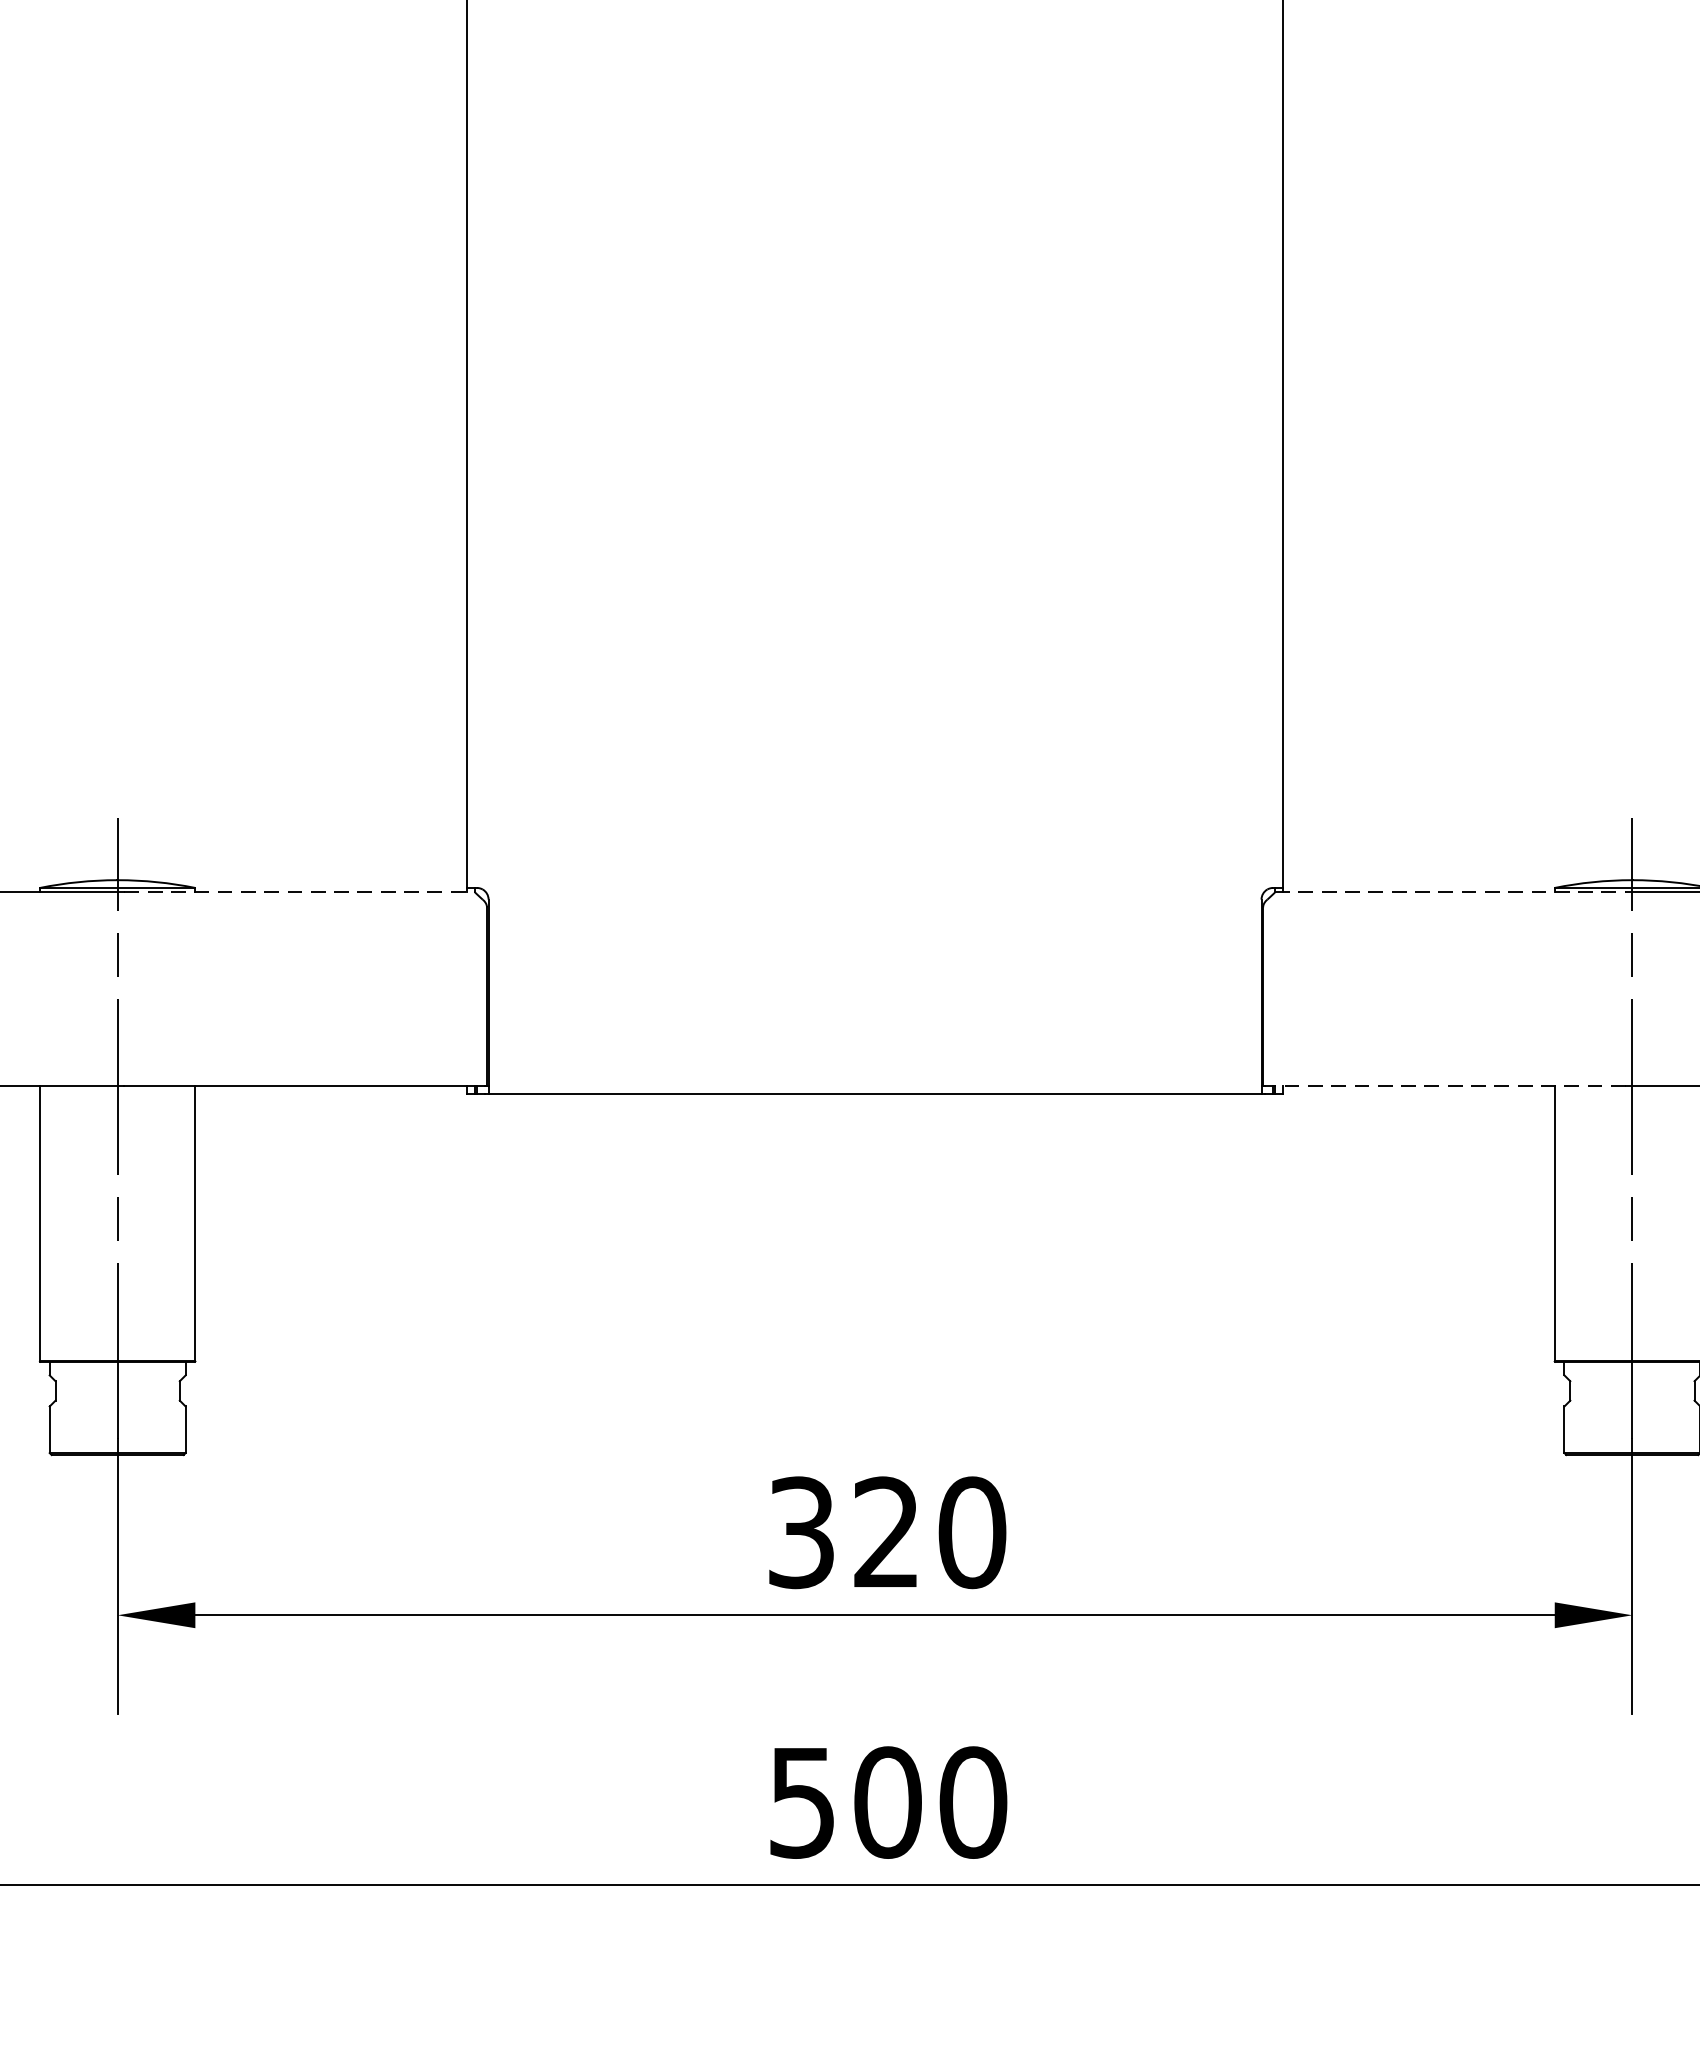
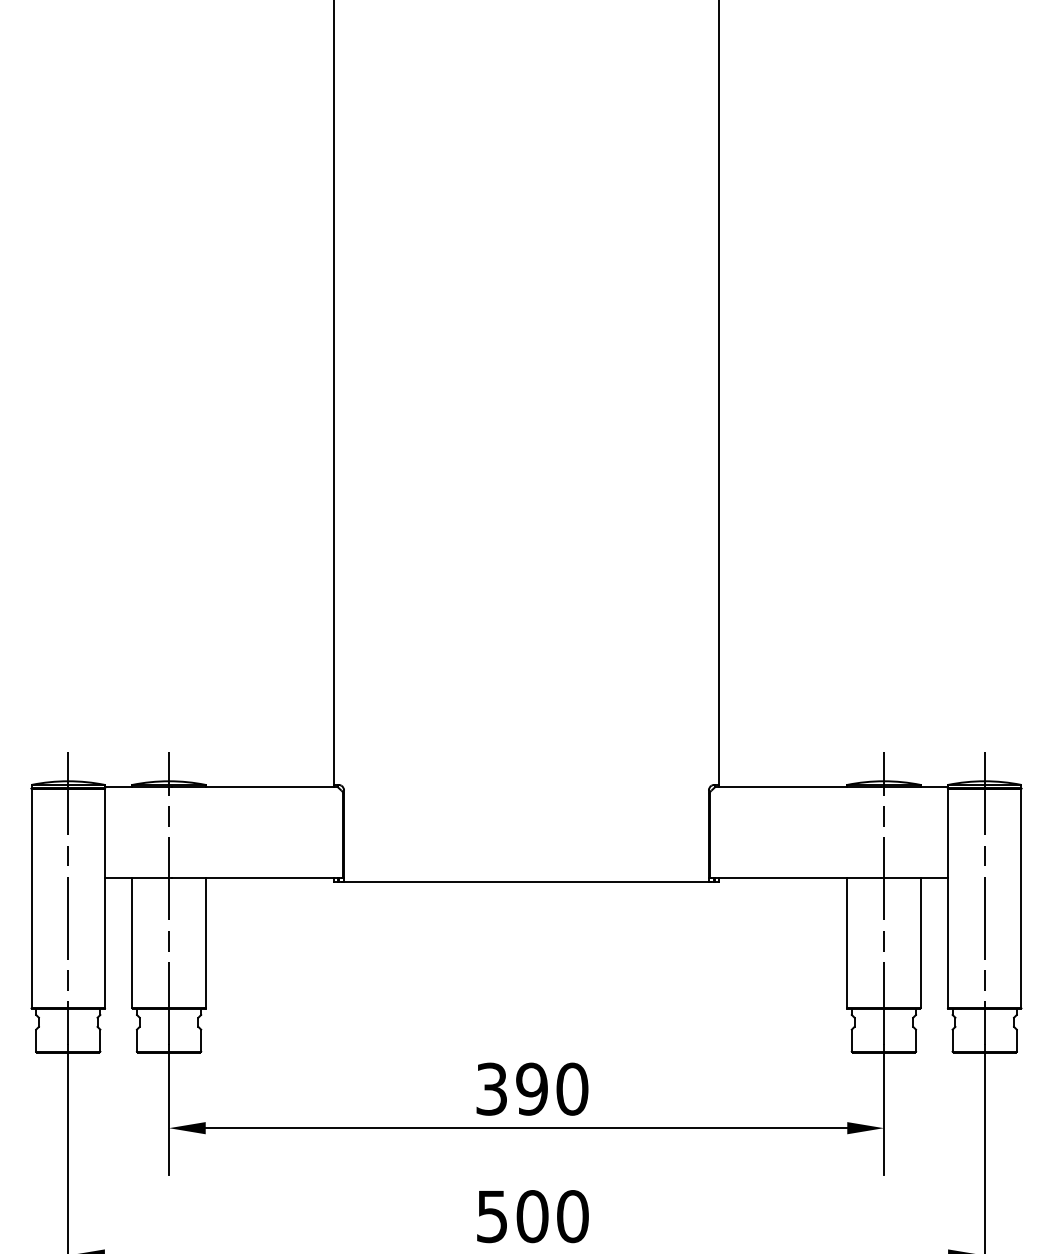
line: (298, 891) -> (254, 786), dashed -> solid
line: (1451, 891) -> (798, 786), dashed -> solid
line: (1449, 1086) -> (797, 878), dashed -> solid
text: (885, 1531) -> (531, 1088), 320 -> 390

